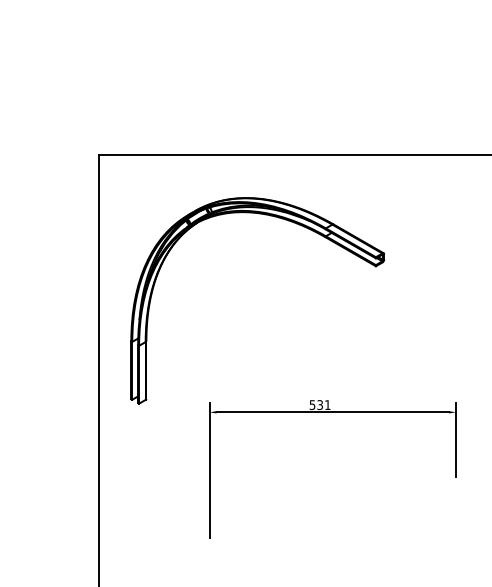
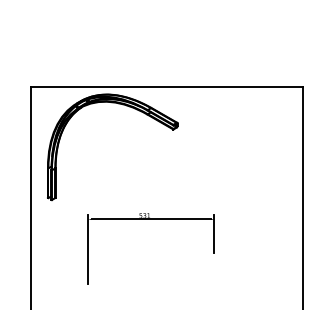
part: (276, 219) -> (122, 105), moved

